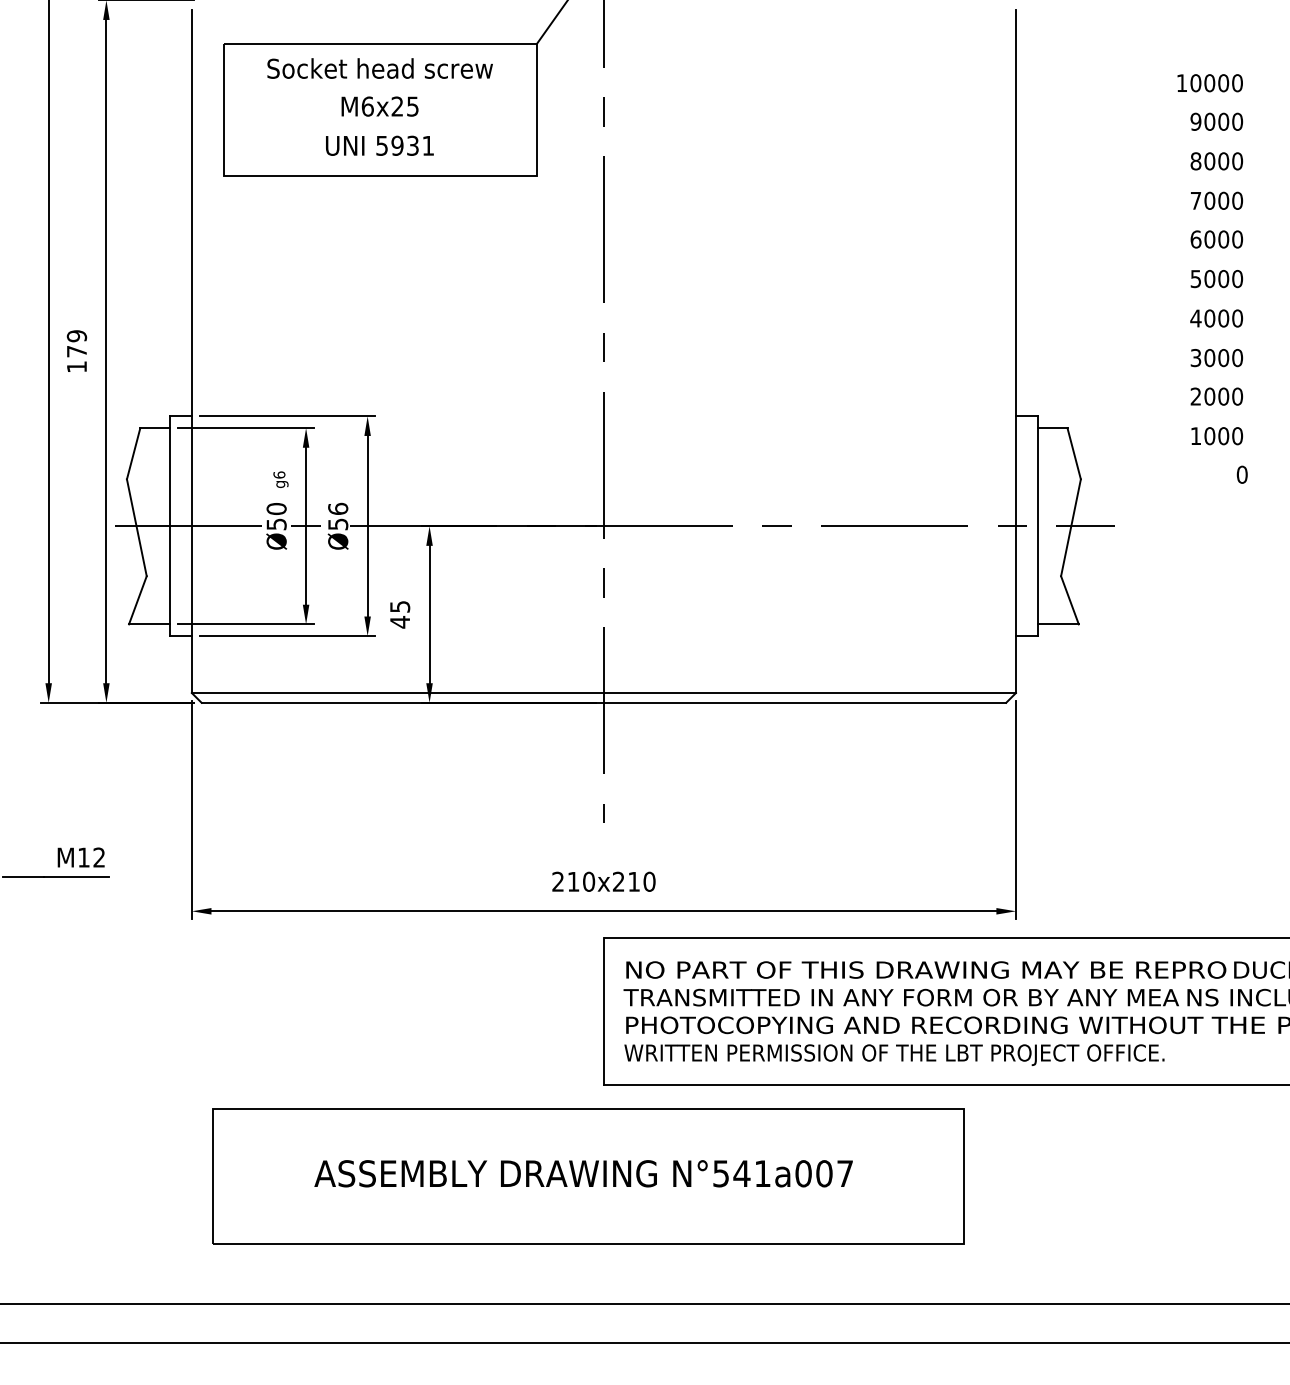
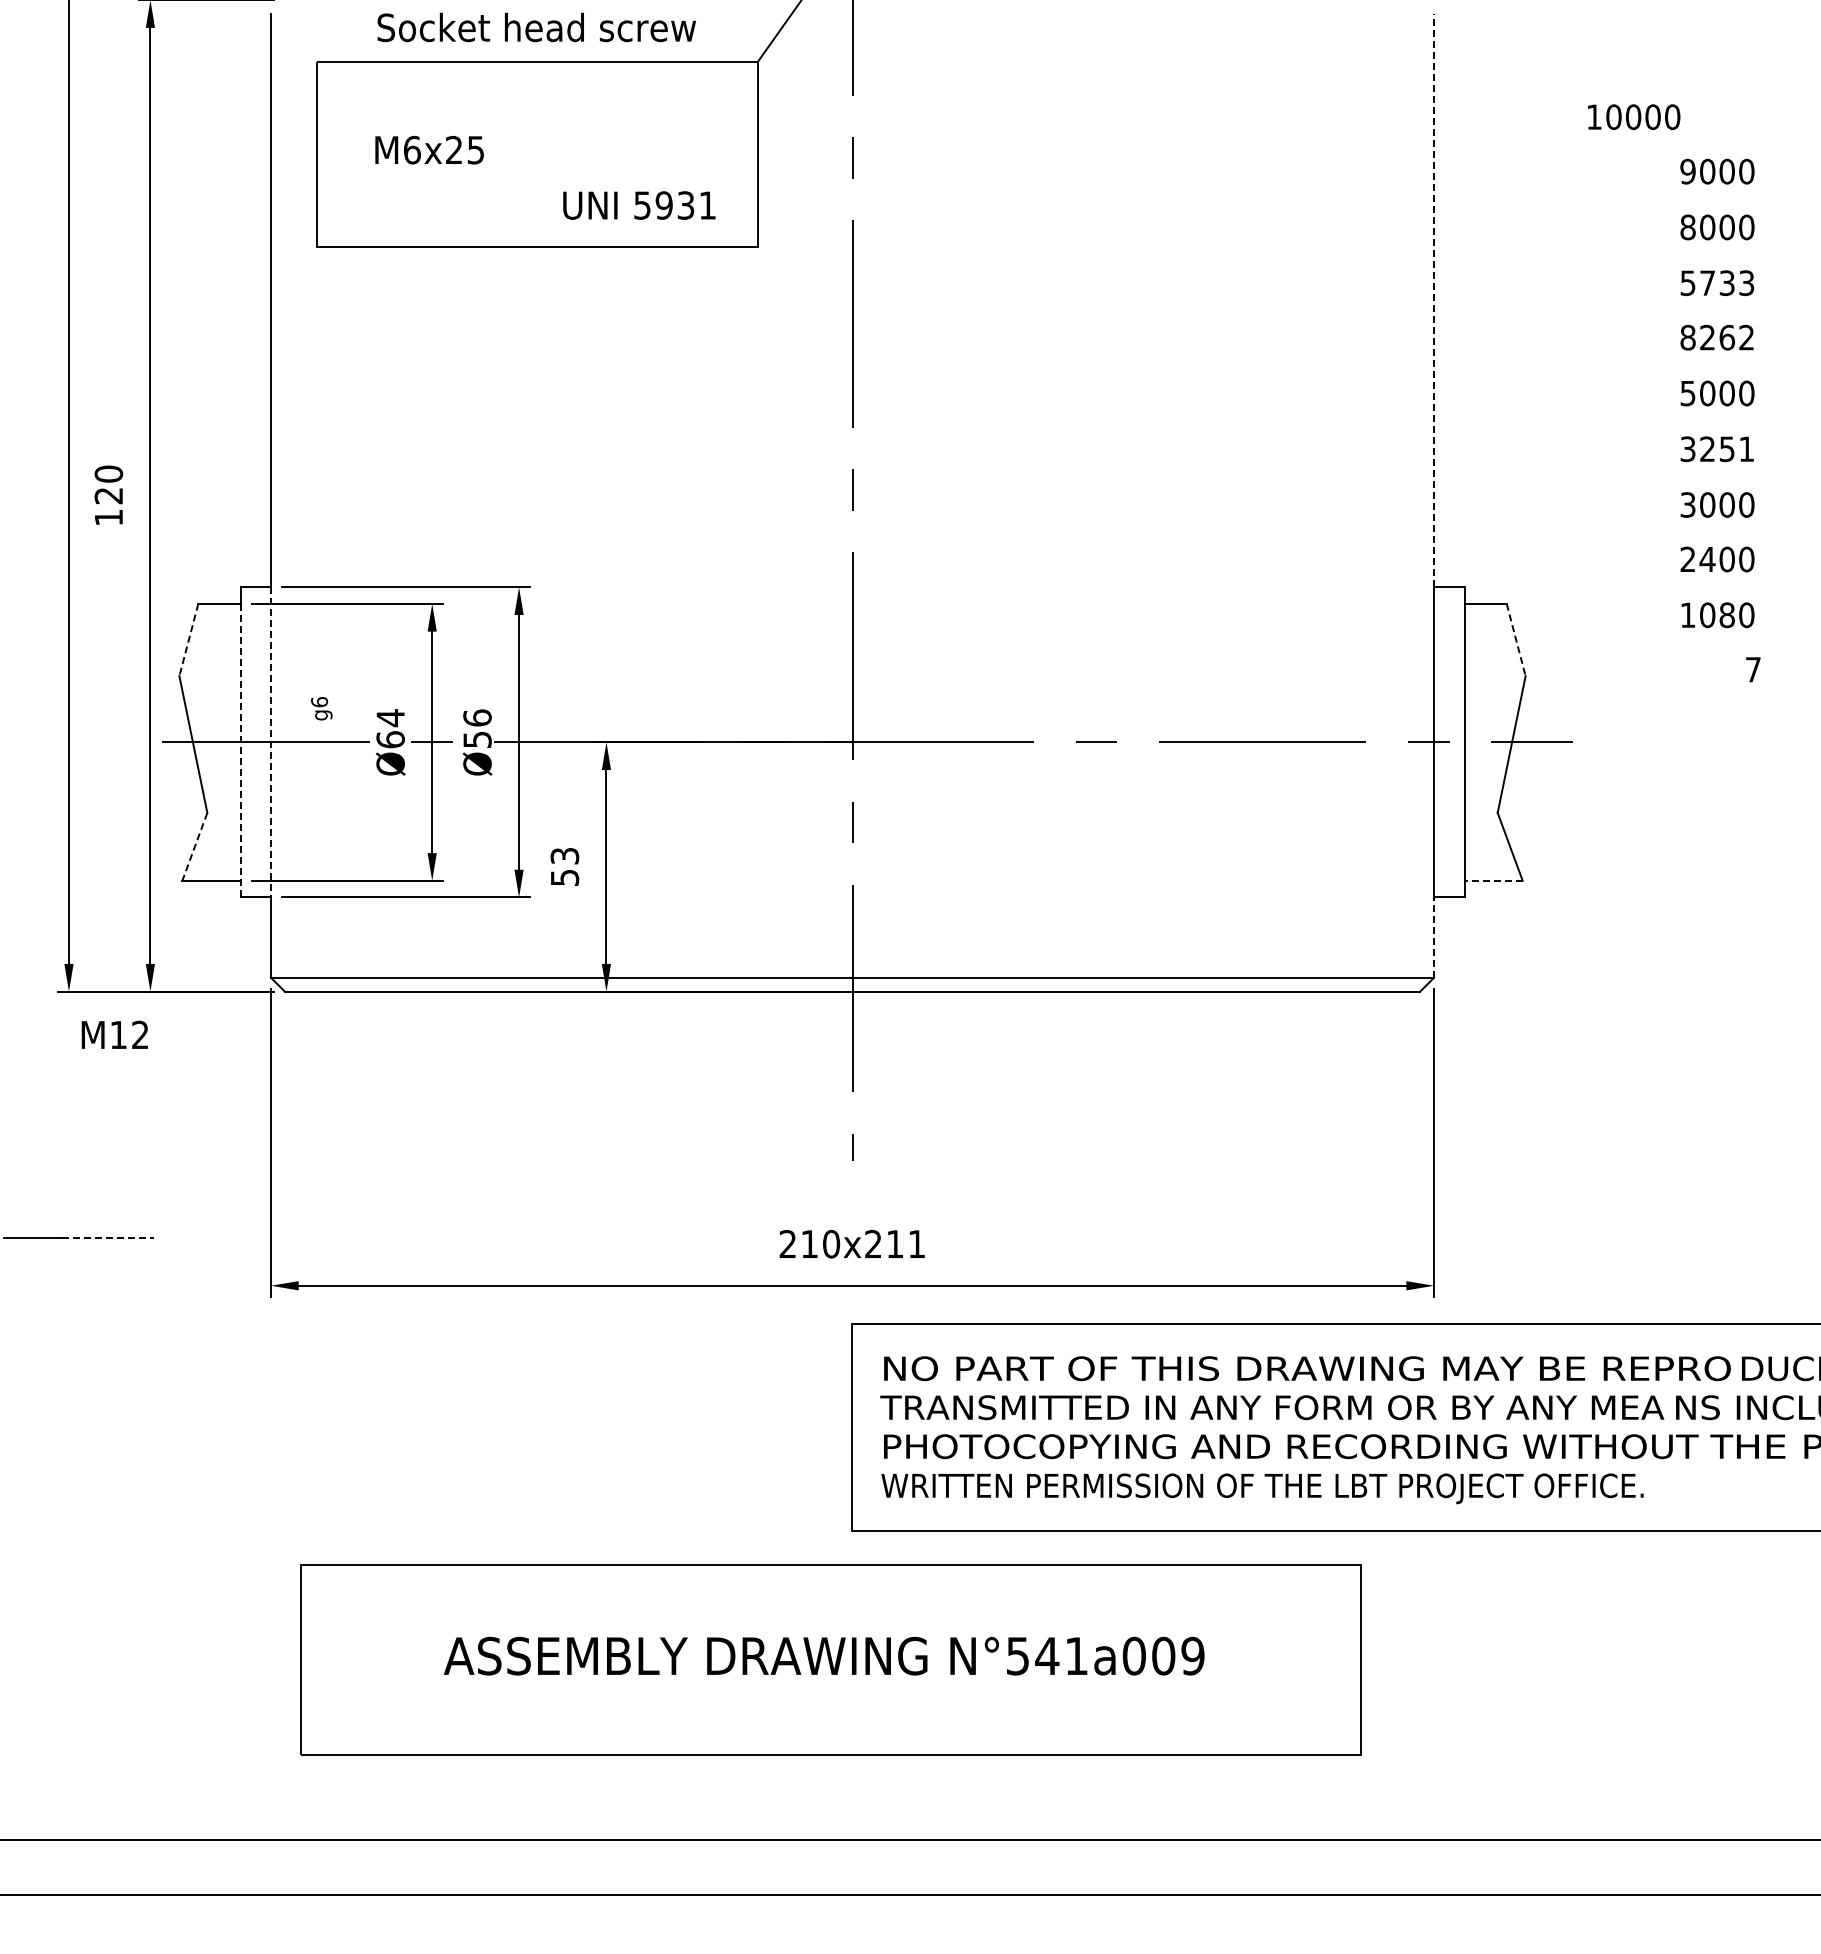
text: (379, 68) -> (536, 27), moved
text: (1210, 82) -> (1634, 116), moved
text: (379, 106) -> (429, 149), moved
text: (379, 145) -> (639, 205), moved
text: (1216, 201) -> (1717, 283), 7000 -> 5733
line: (1016, 213) -> (1434, 300), solid -> dashed
text: (1216, 239) -> (1717, 337), 6000 -> 8262
text: (1216, 318) -> (1716, 449), 4000 -> 3251
text: (76, 343) -> (108, 484), 179 -> 120
text: (1209, 396) -> (1707, 559), 2000 -> 2400
text: (1223, 435) -> (1726, 614), 1000 -> 1080
line: (133, 454) -> (188, 640), solid -> dashed
line: (1074, 454) -> (1516, 640), solid -> dashed
text: (1242, 474) -> (1753, 669), 0 -> 7
text: (280, 479) -> (321, 708), moved
text: (276, 516) -> (390, 728), Ø50 -> Ø64
line: (191, 526) -> (270, 742), solid -> dashed
line: (170, 532) -> (240, 750), solid -> dashed
line: (137, 600) -> (194, 847), solid -> dashed
text: (399, 614) -> (564, 867), 45 -> 53
line: (1058, 624) -> (1493, 880), solid -> dashed
line: (1016, 664) -> (1434, 937), solid -> dashed
text: (80, 857) -> (114, 1034), moved
line: (75, 877) -> (107, 1237), solid -> dashed
text: (649, 882) -> (916, 1244), 210x210 -> 210x211
text: (844, 1173) -> (1192, 1655), N°541a007 -> N°541a009

